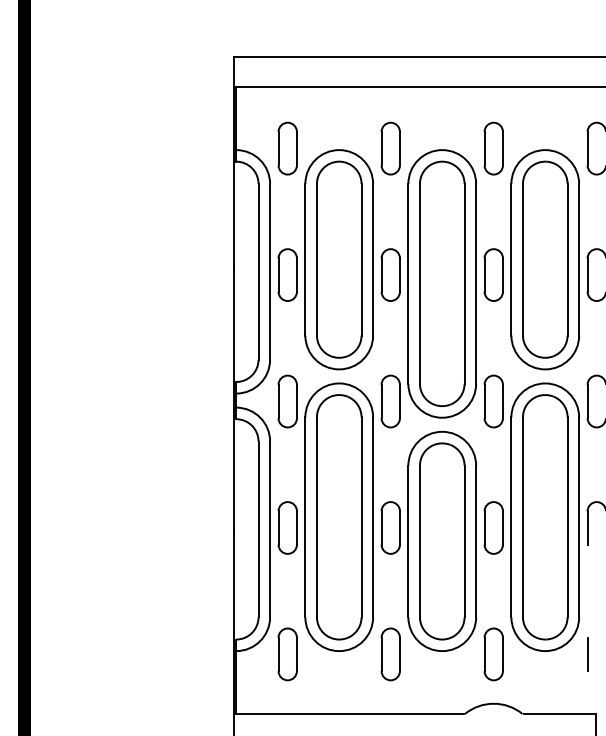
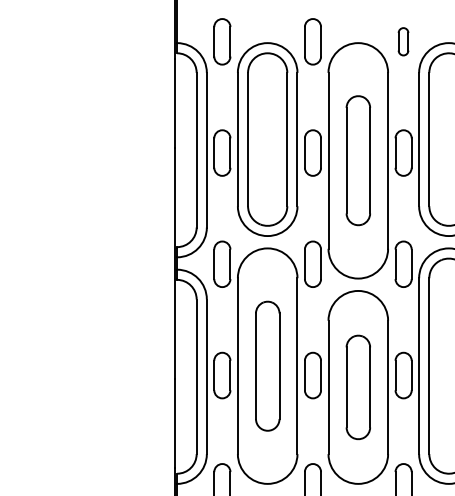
part: (493, 148) -> (403, 41), size x0.6
part: (442, 283) -> (358, 160), size x0.6
part: (339, 517) -> (267, 366), size x0.6
part: (442, 541) -> (358, 387), size x0.6

